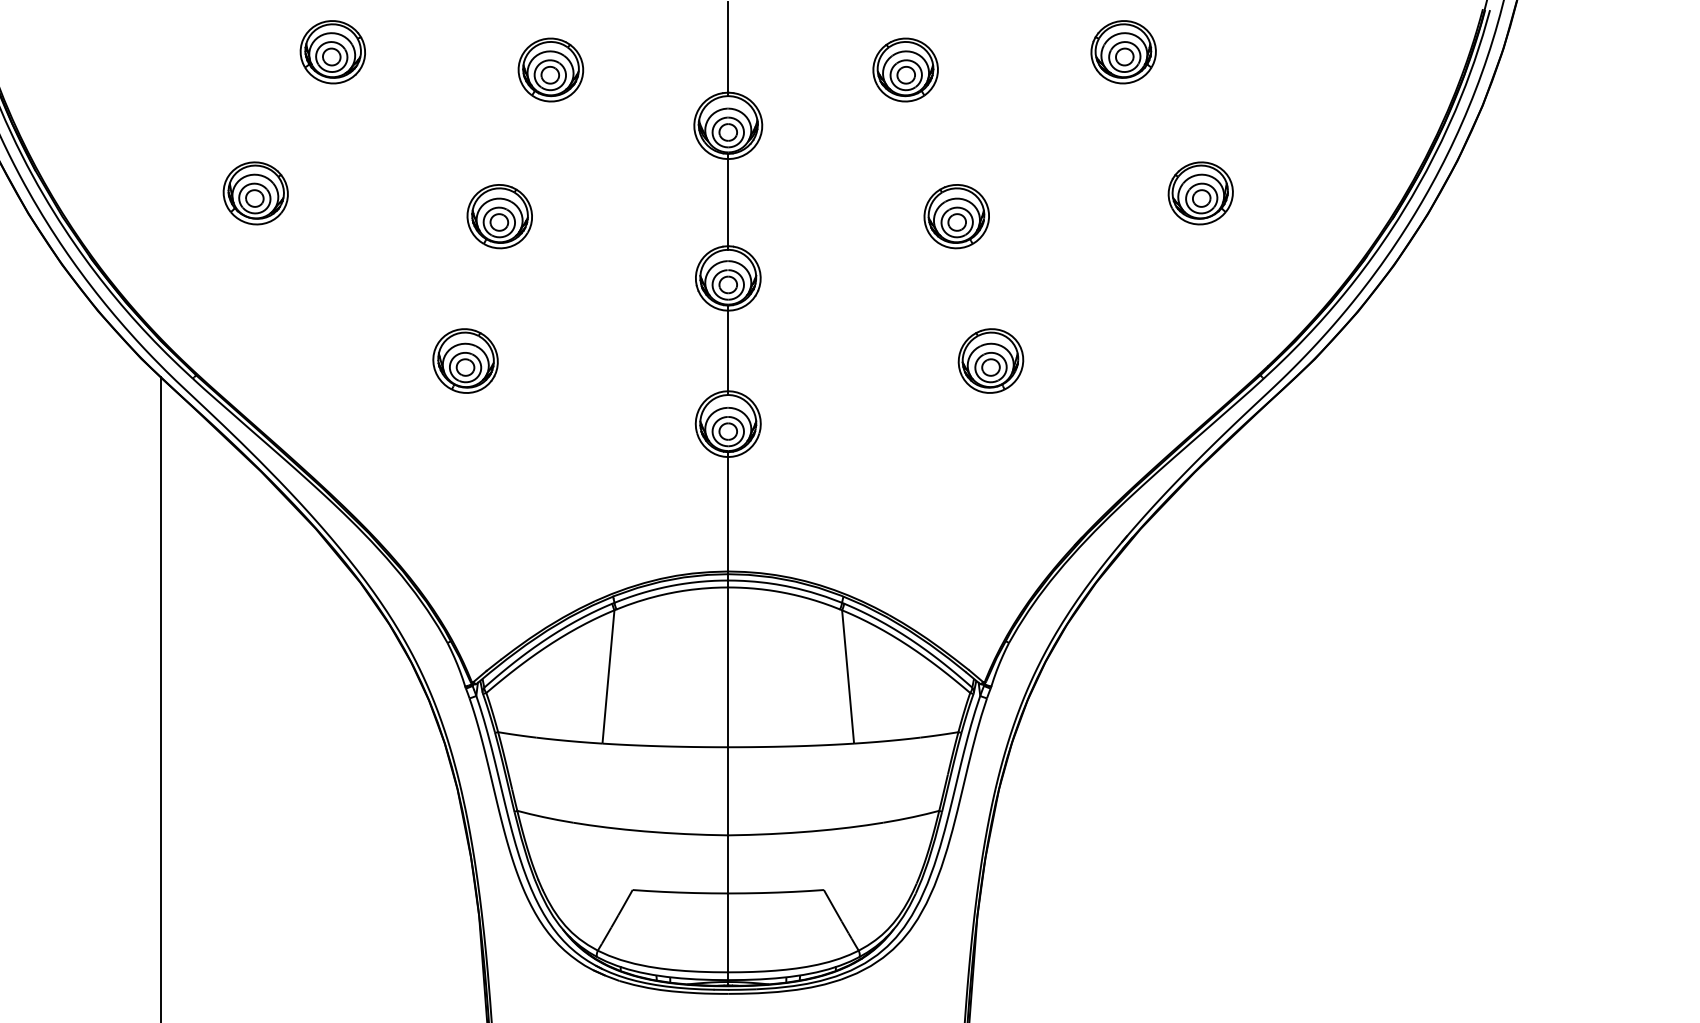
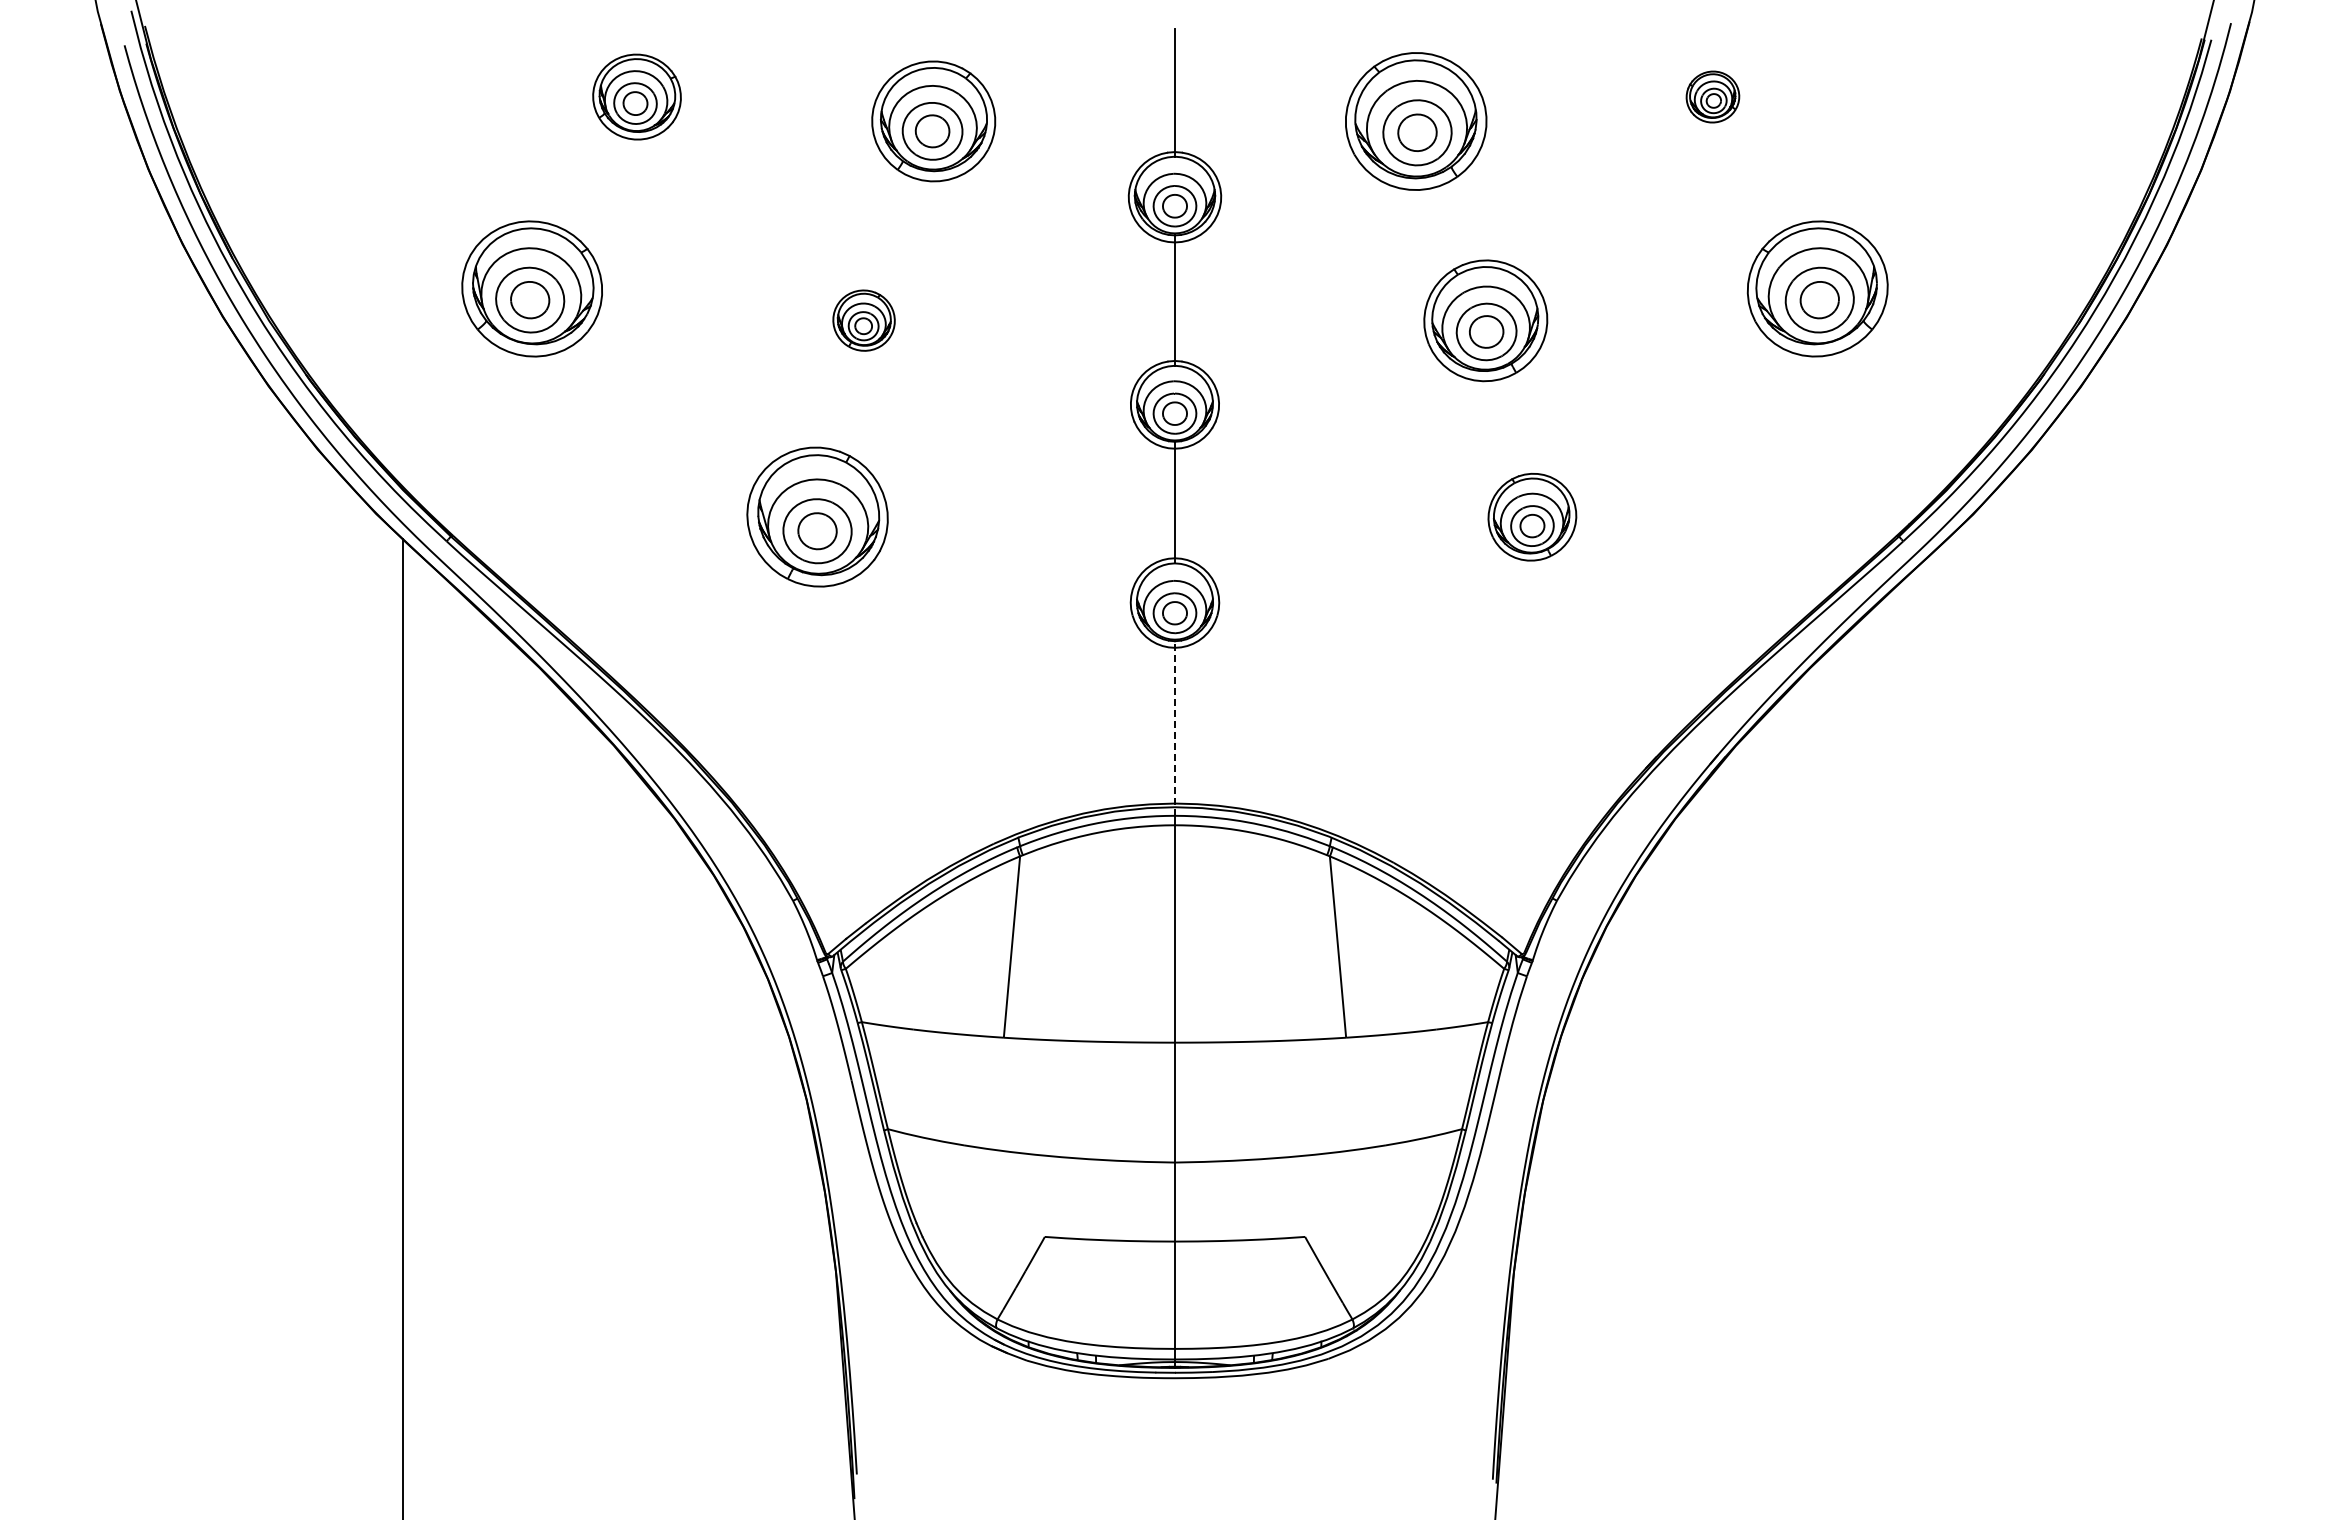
part: (1123, 51) -> (1712, 96), size x0.6
part: (550, 69) -> (933, 120), size x1.4
part: (905, 69) -> (1416, 120), size x1.6
part: (255, 193) -> (531, 289), size x1.6
part: (1200, 193) -> (1817, 289), size x1.6
part: (499, 216) -> (863, 320), size x0.7
part: (956, 216) -> (1485, 320), size x1.4
part: (465, 361) -> (817, 517), size x1.6
line: (728, 516) -> (1175, 728), solid -> dashed

